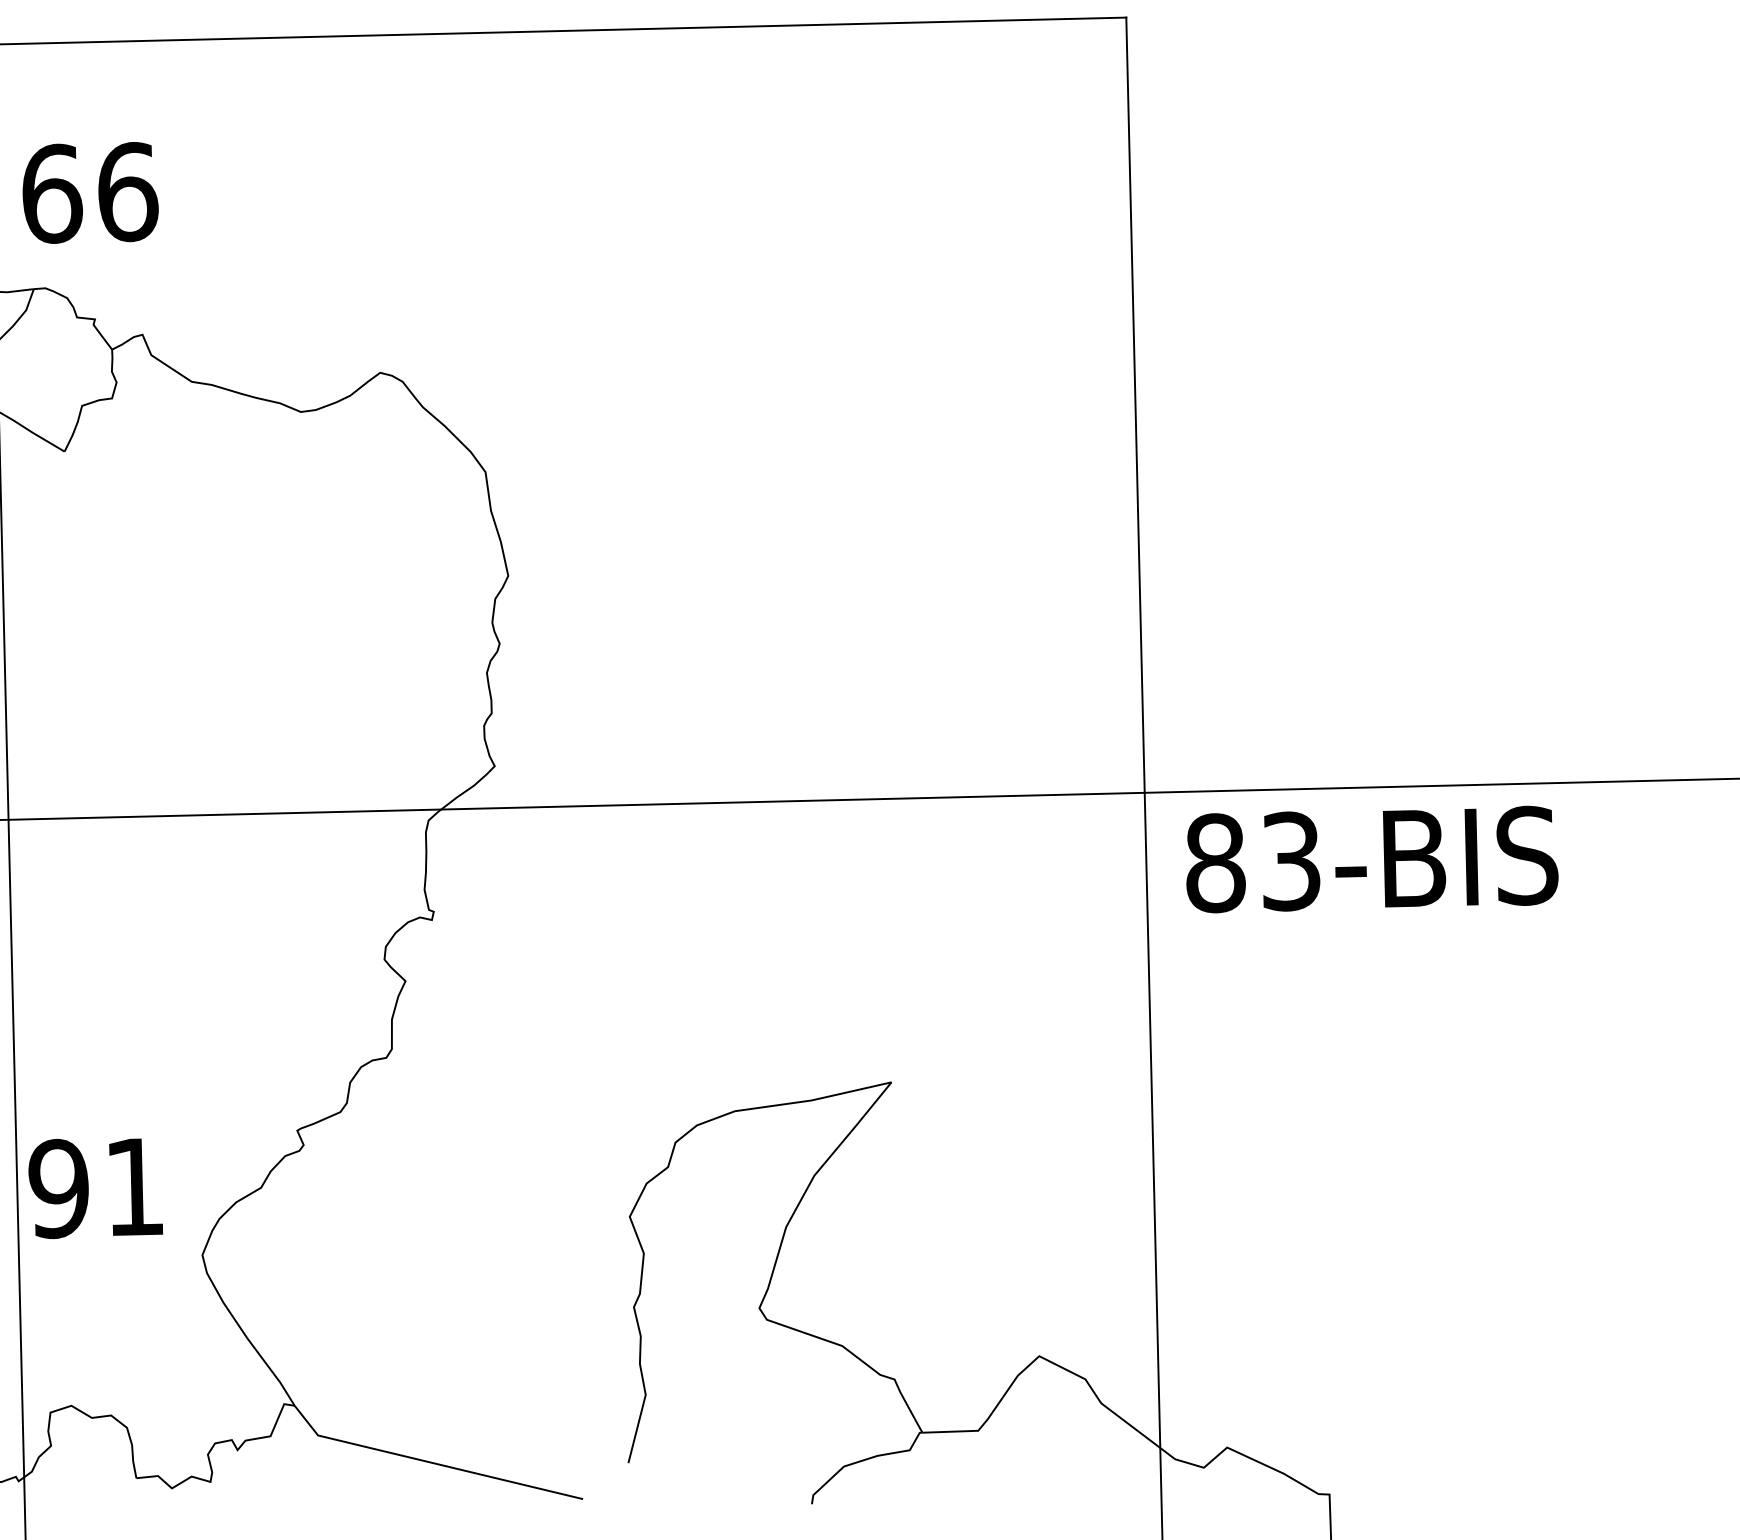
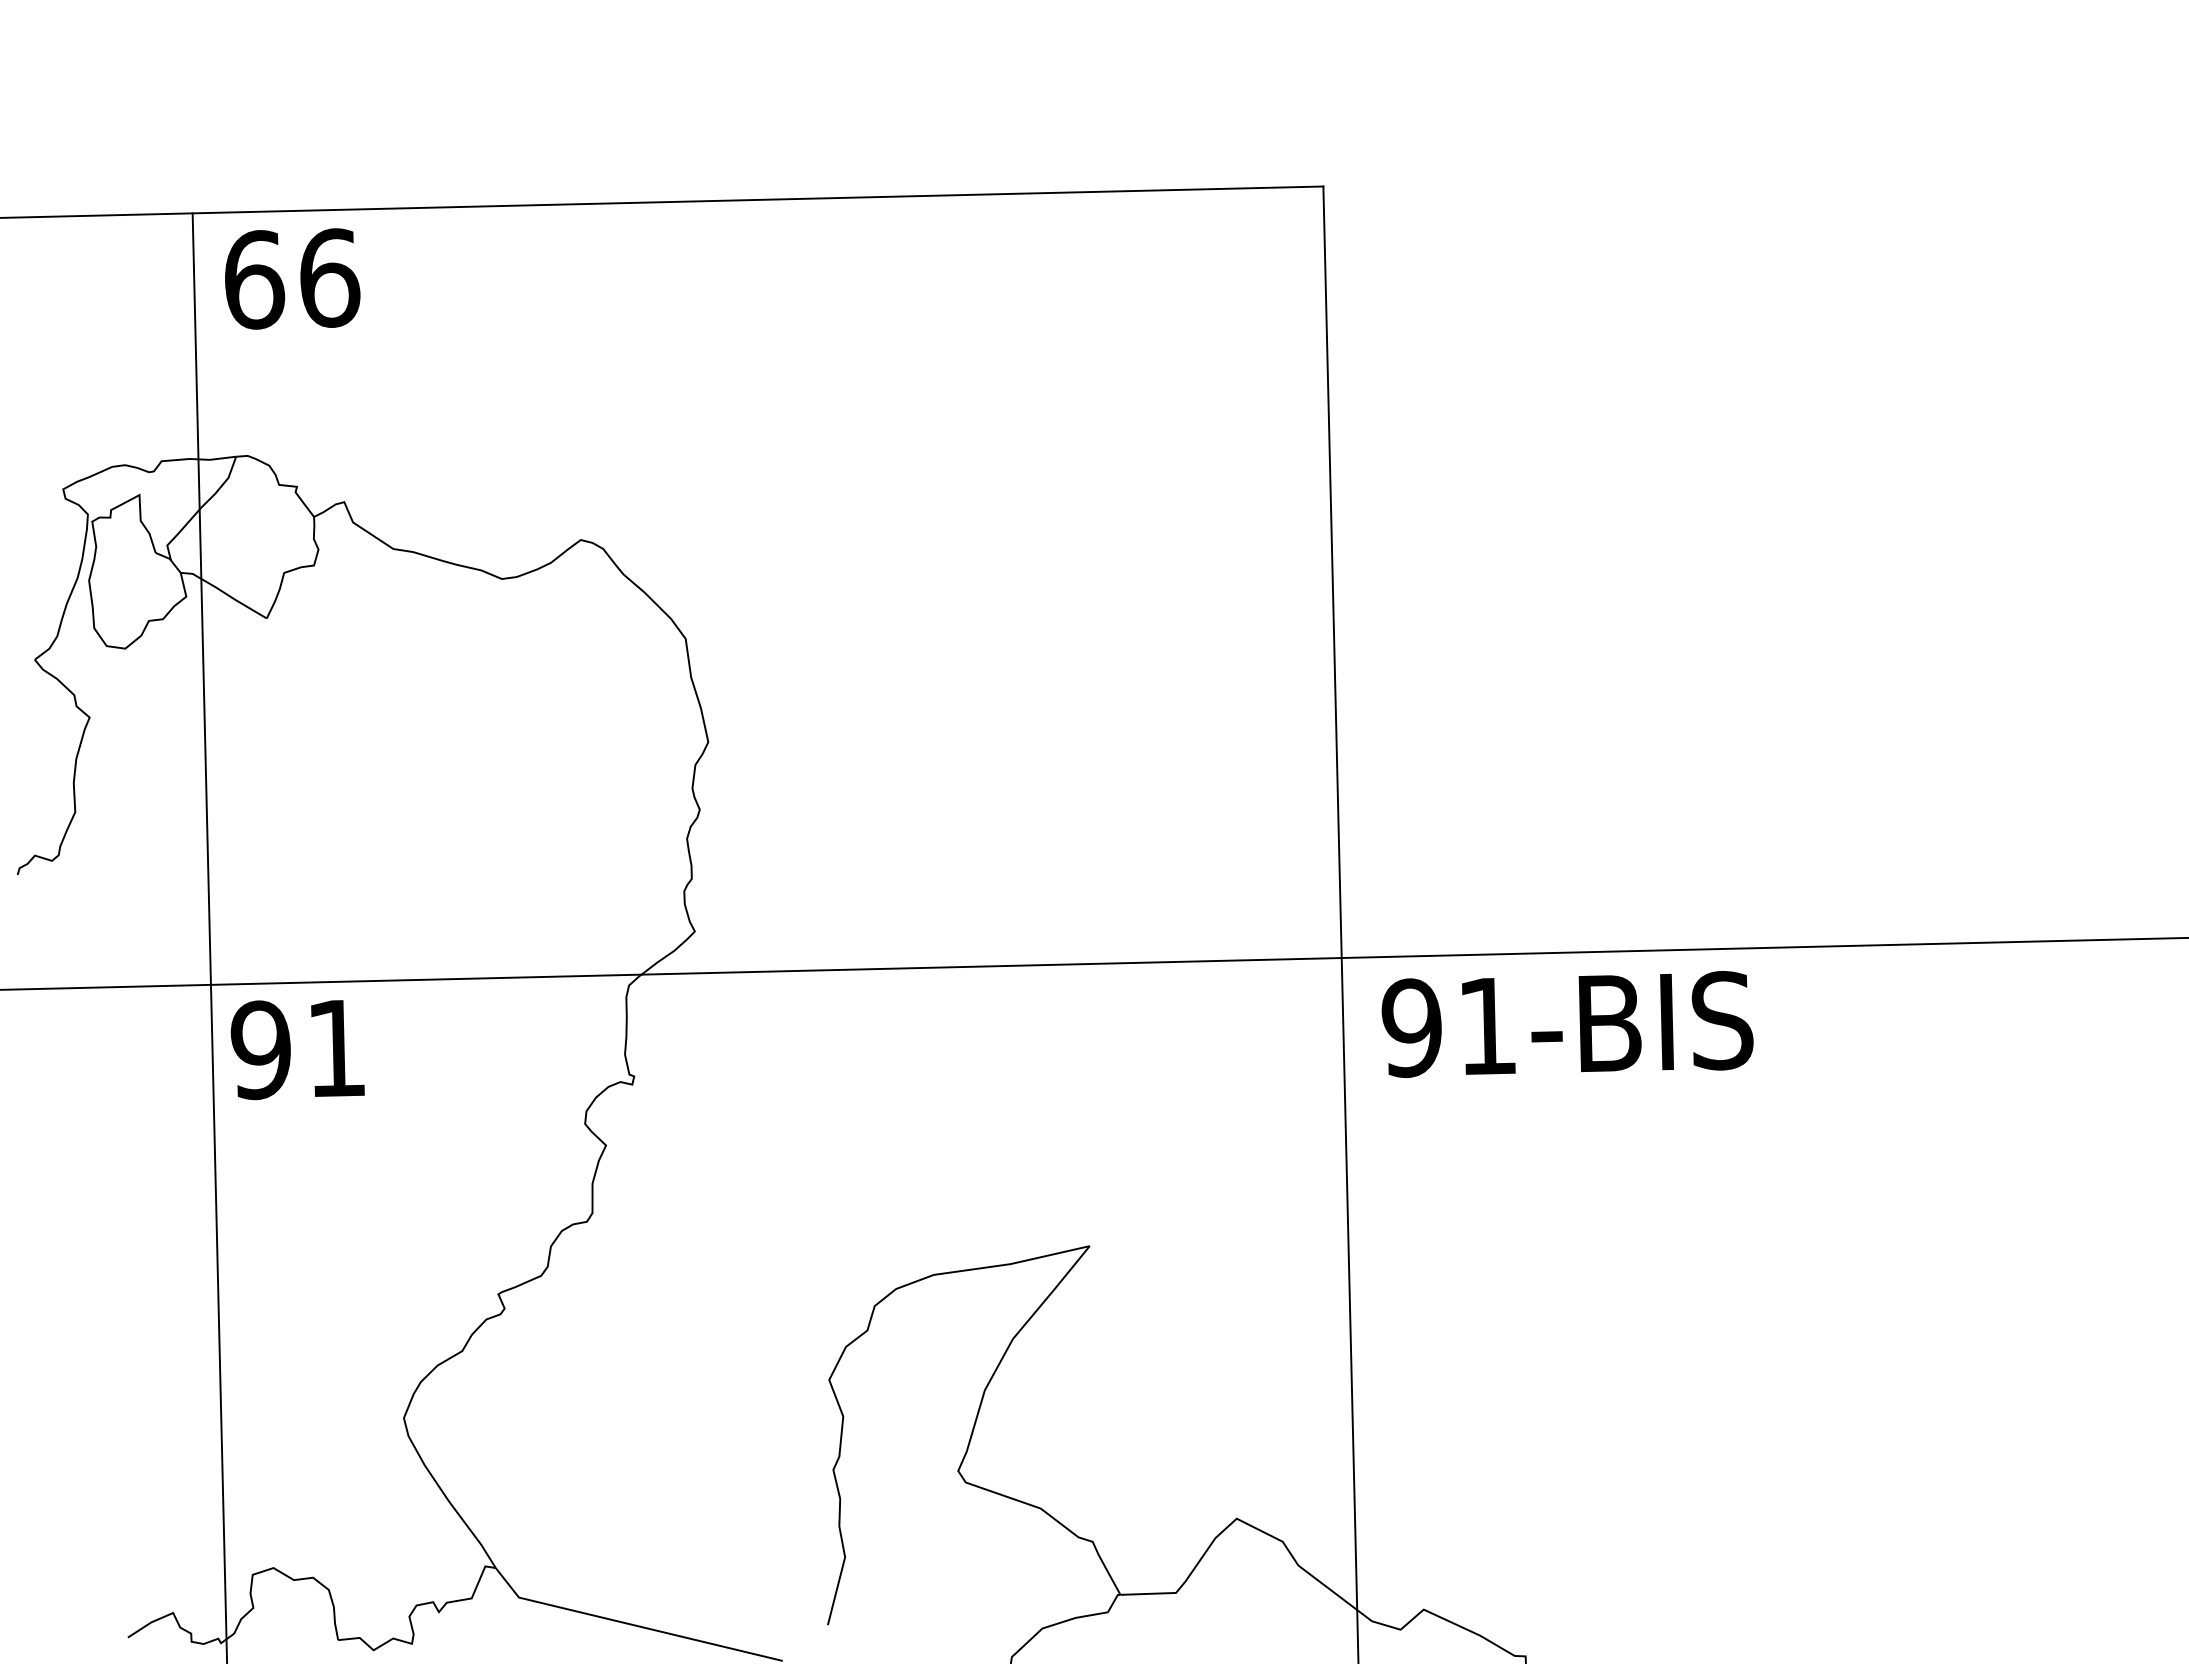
text: (90, 192) -> (292, 278), moved
text: (1252, 862) -> (1448, 1027), 83-BIS -> 91-BIS
text: (95, 1189) -> (297, 1050), moved

